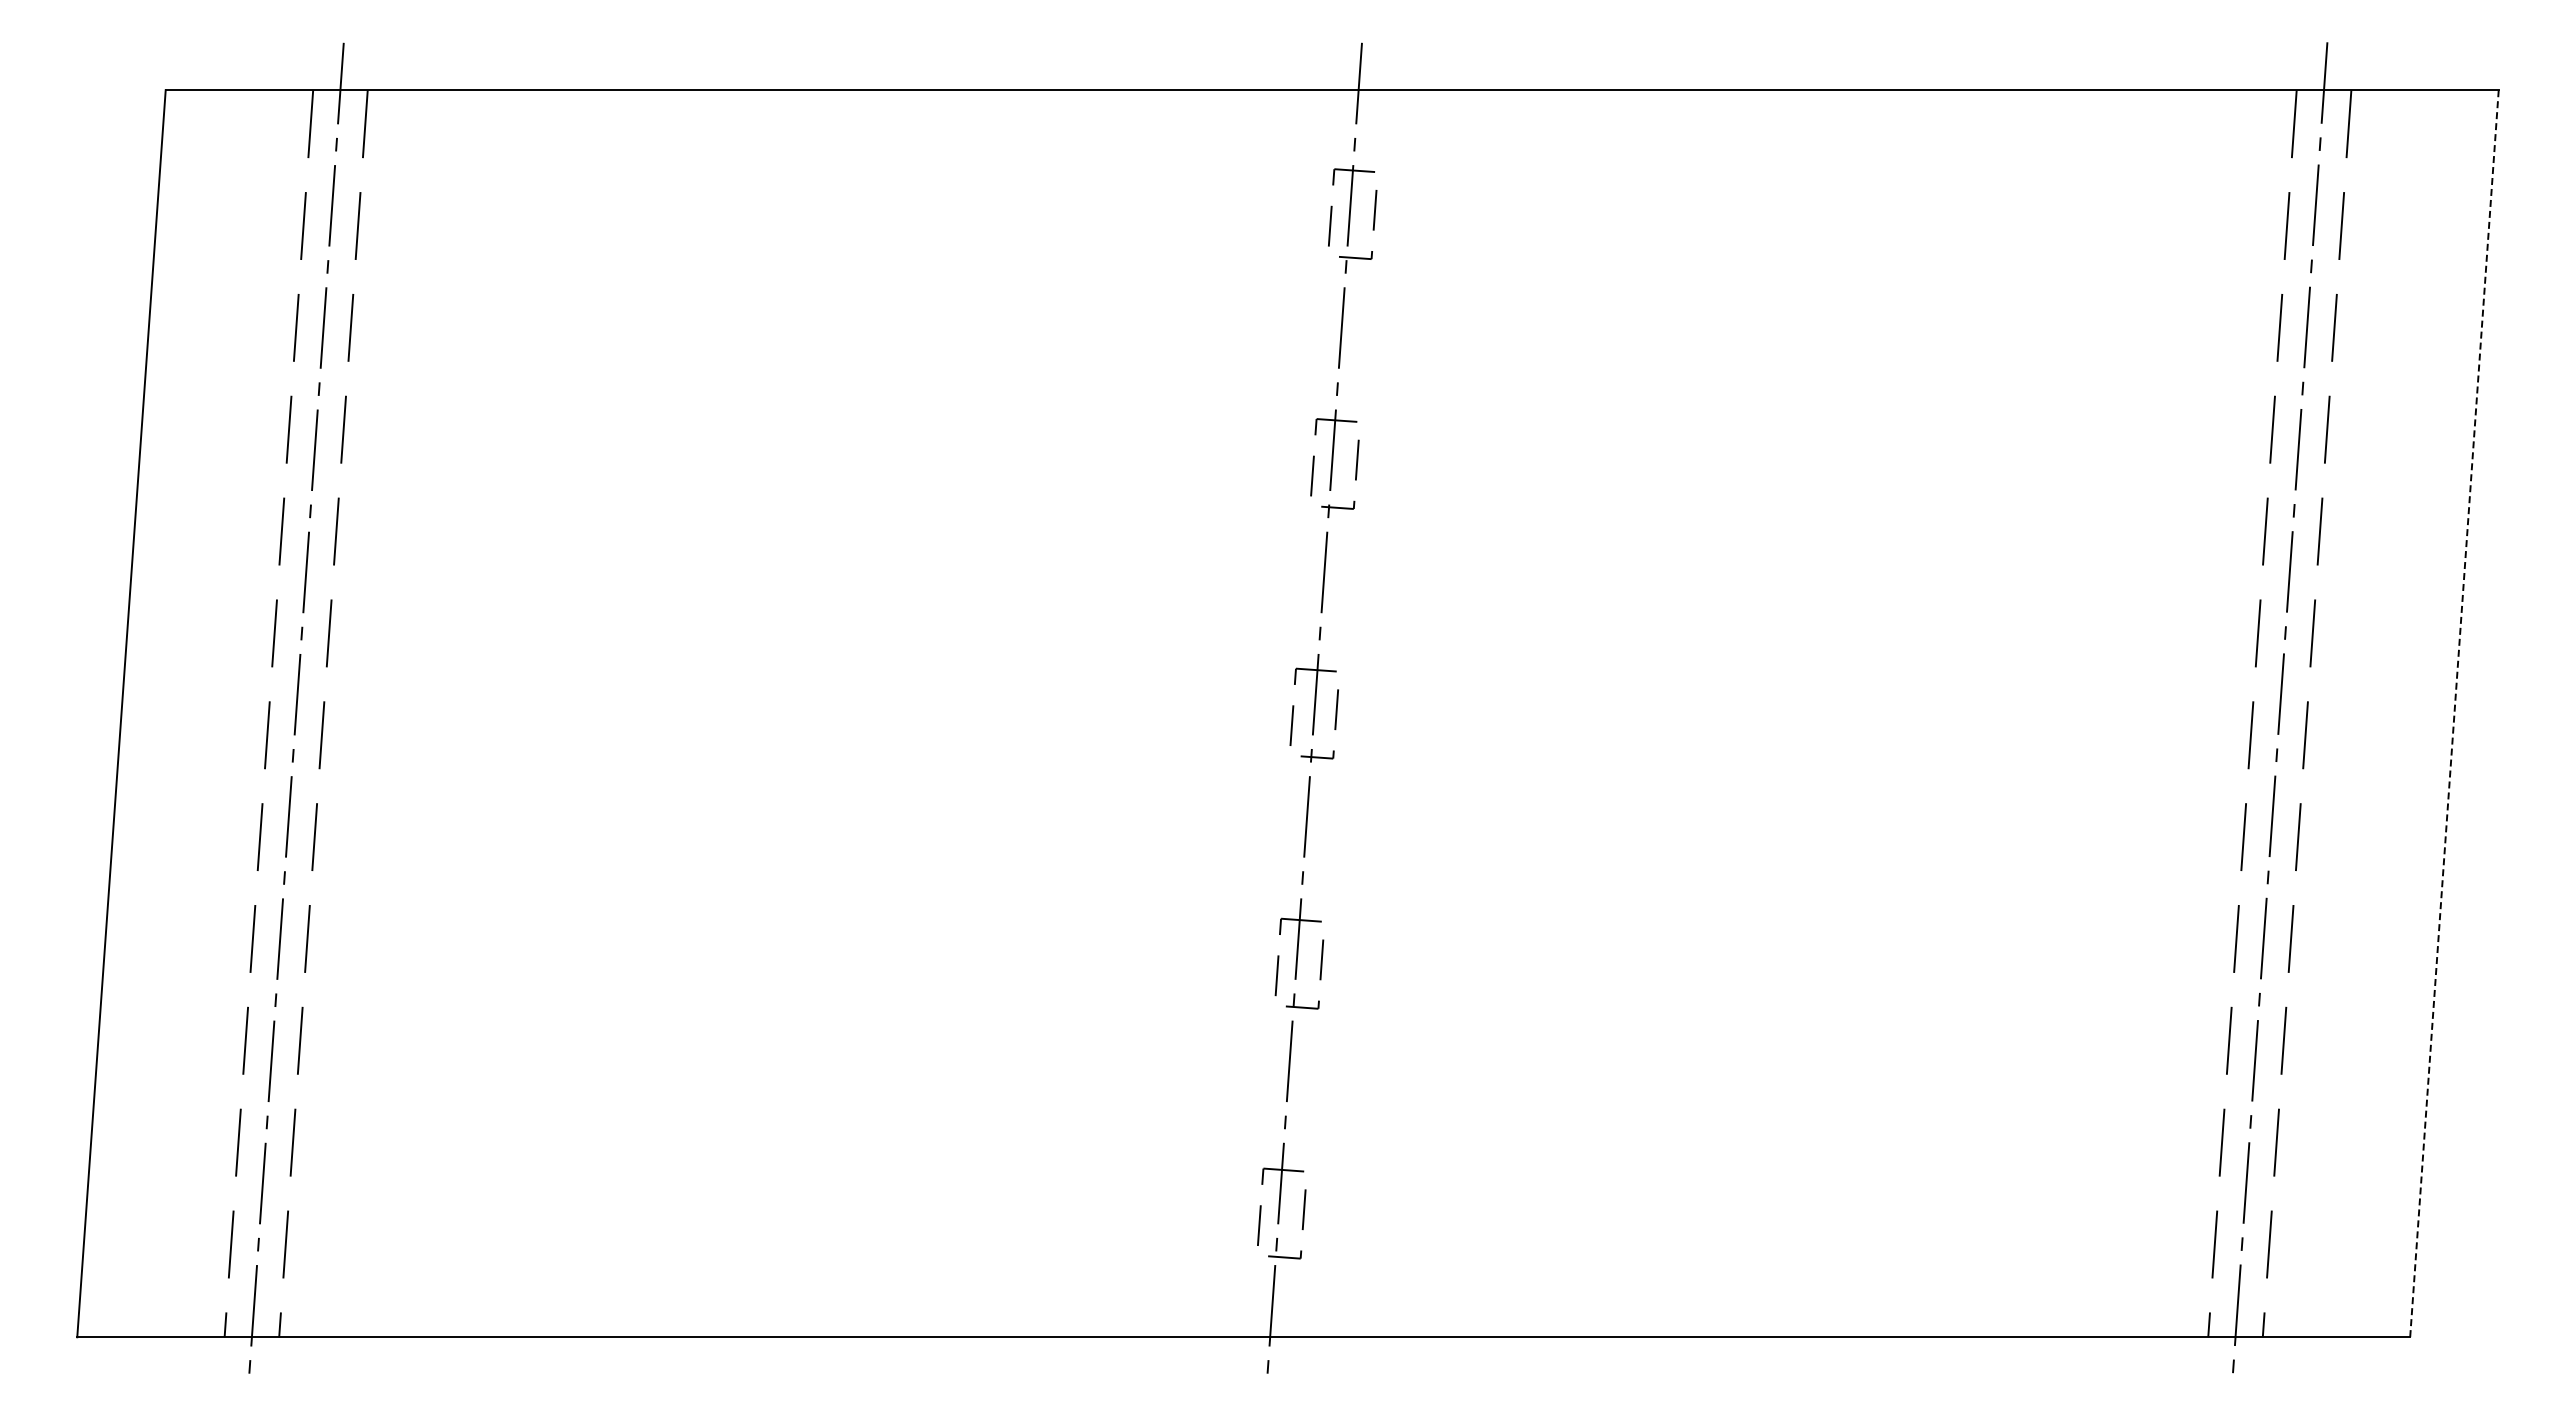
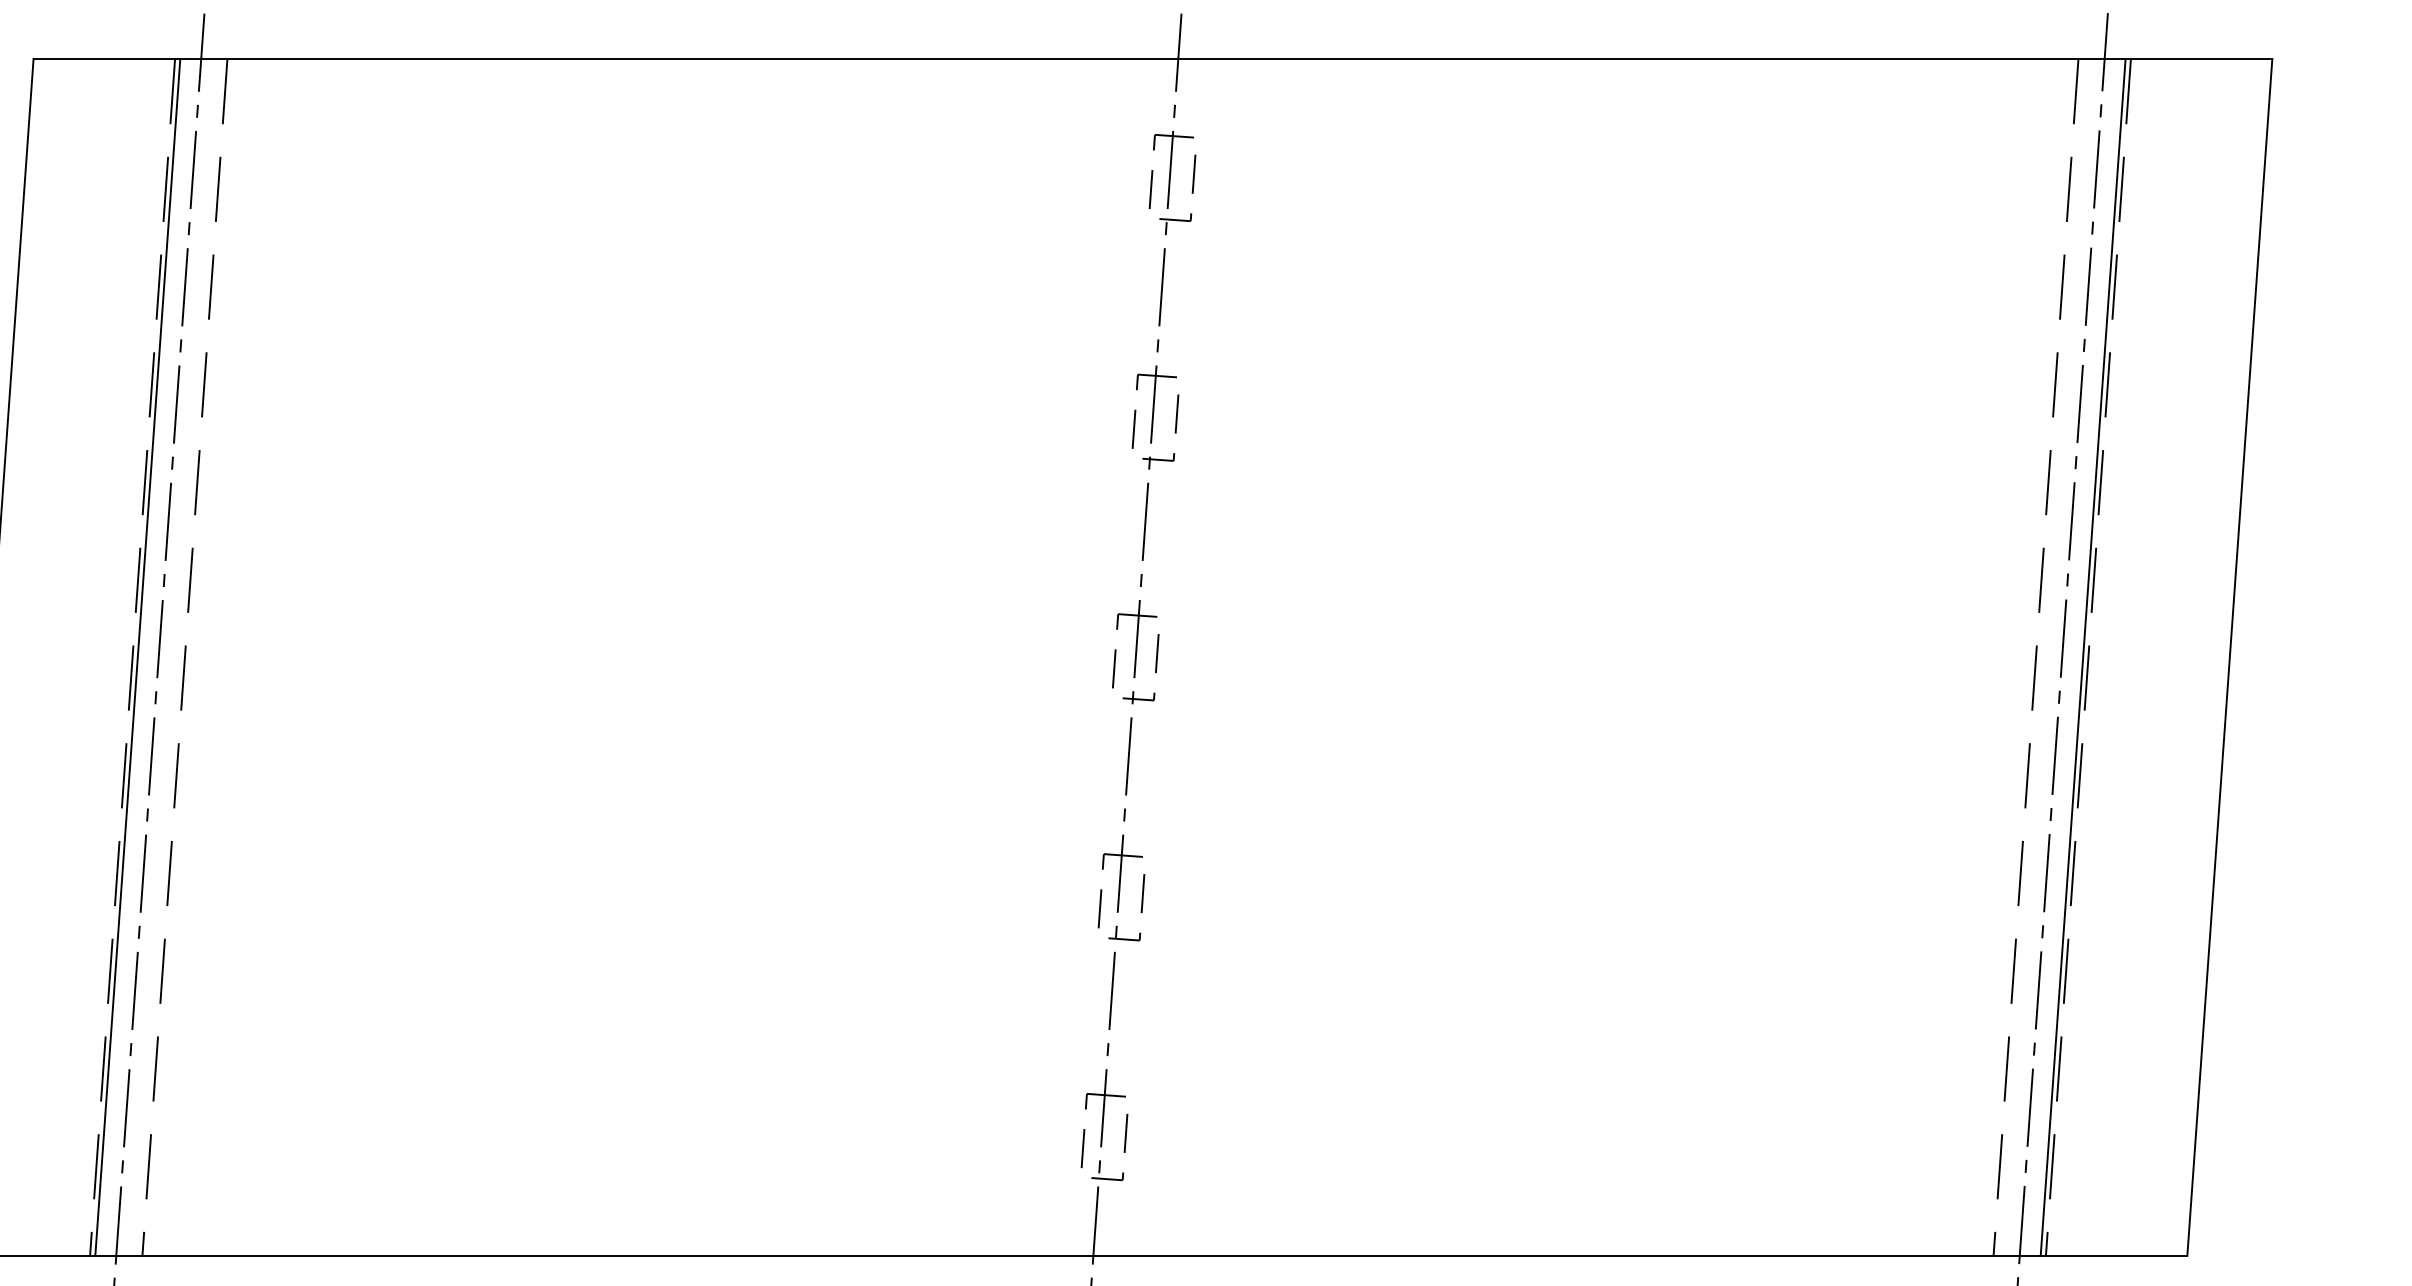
line: (274, 713) -> (137, 657), added
line: (2301, 713) -> (2083, 657), added
line: (2454, 714) -> (2229, 658), dashed -> solid

